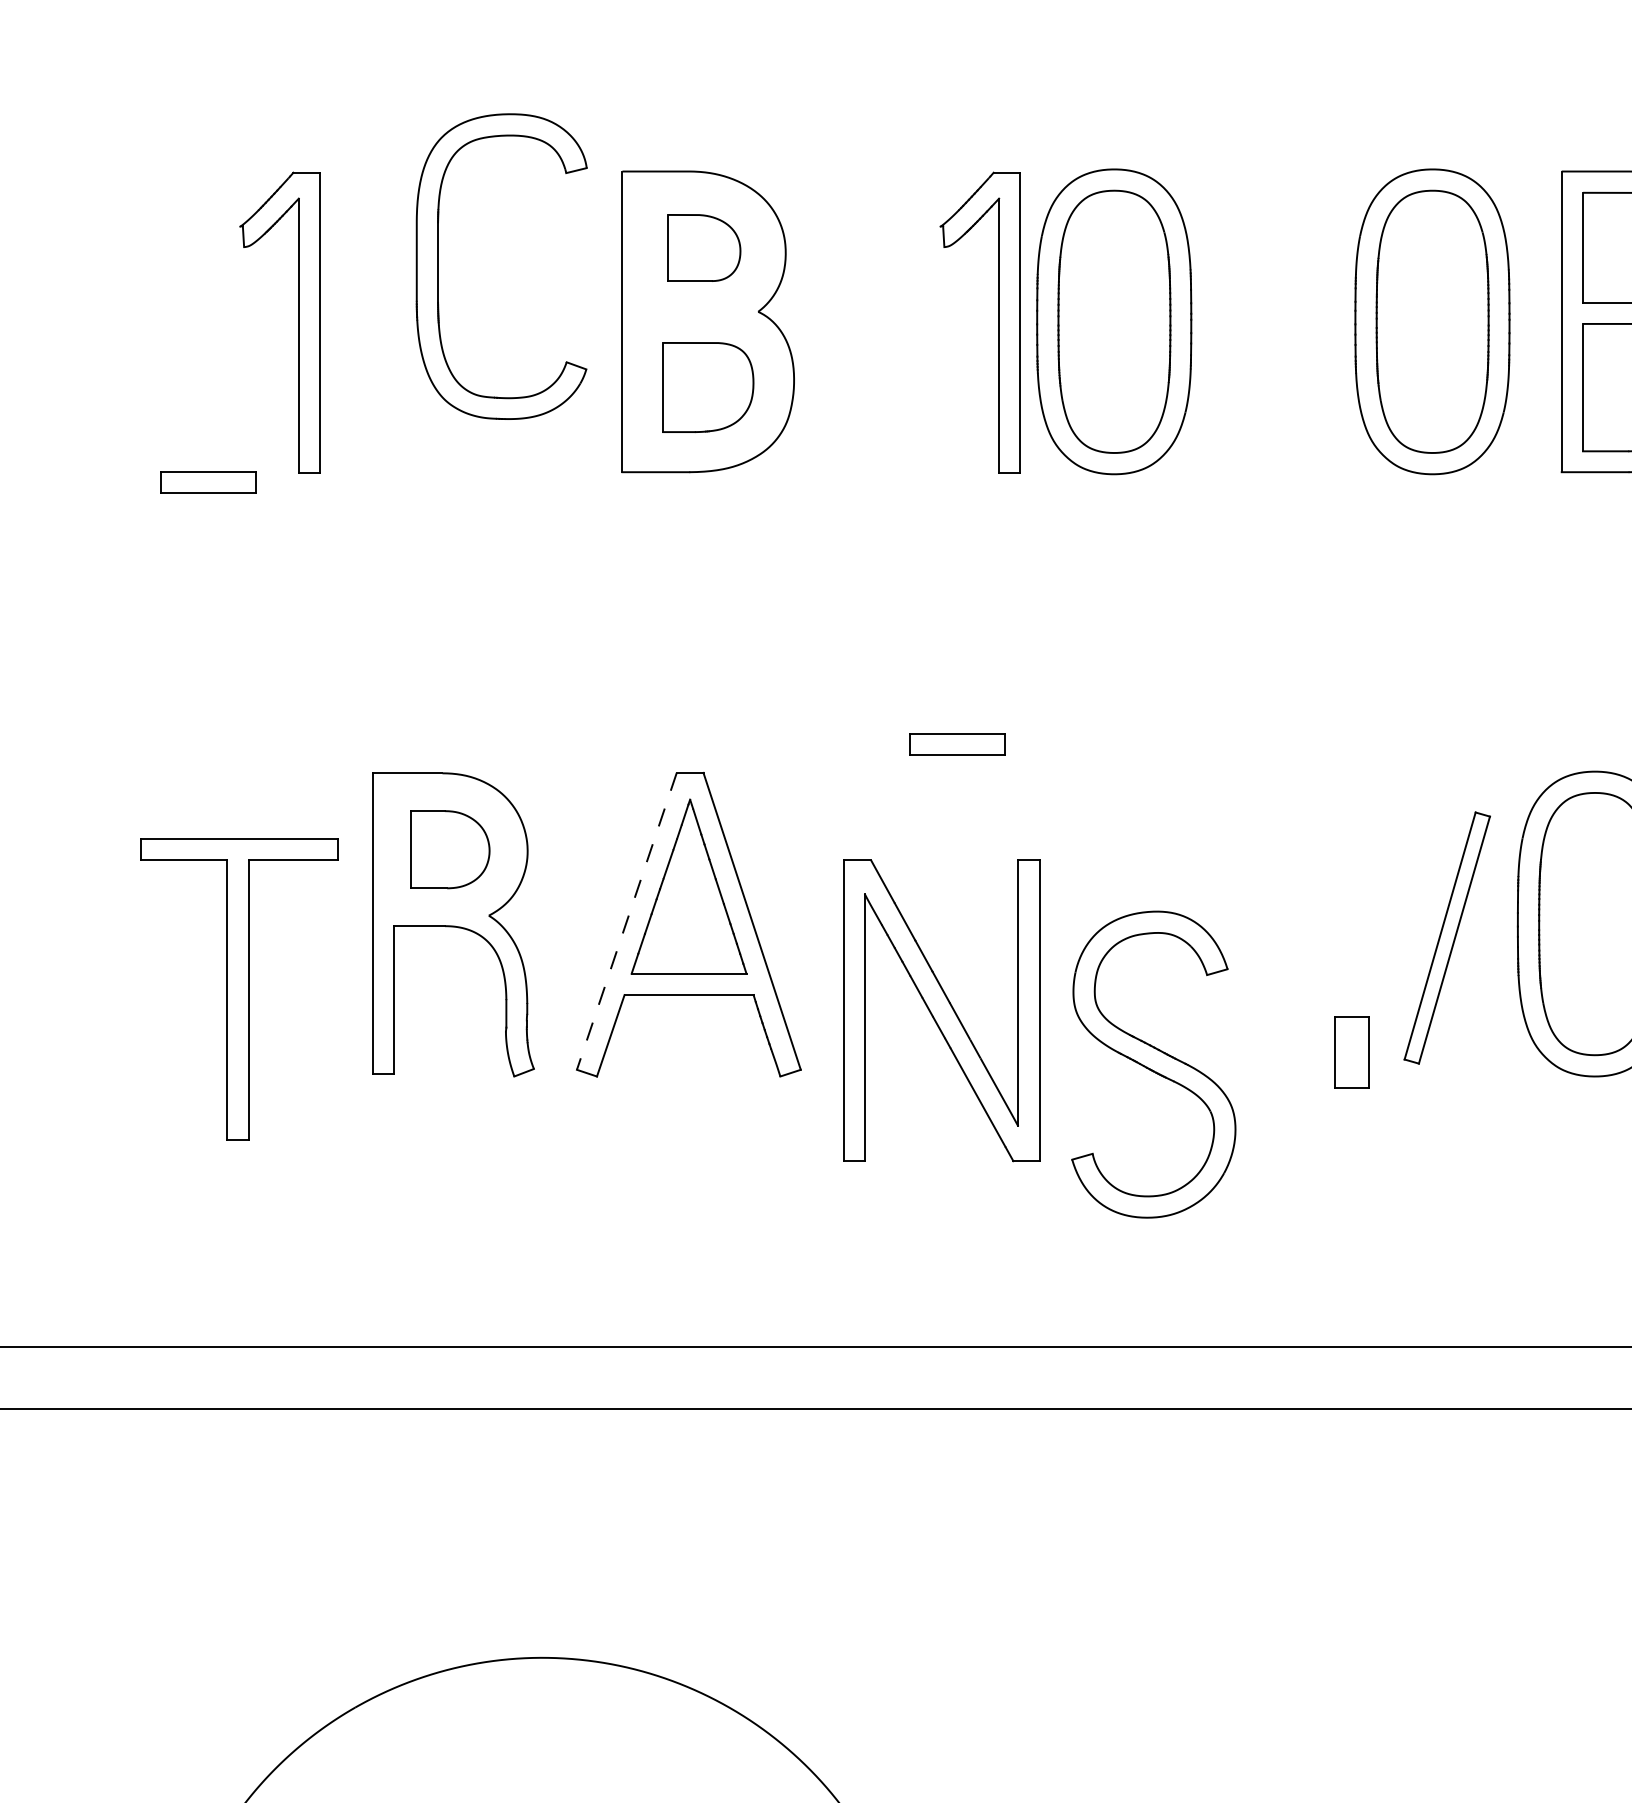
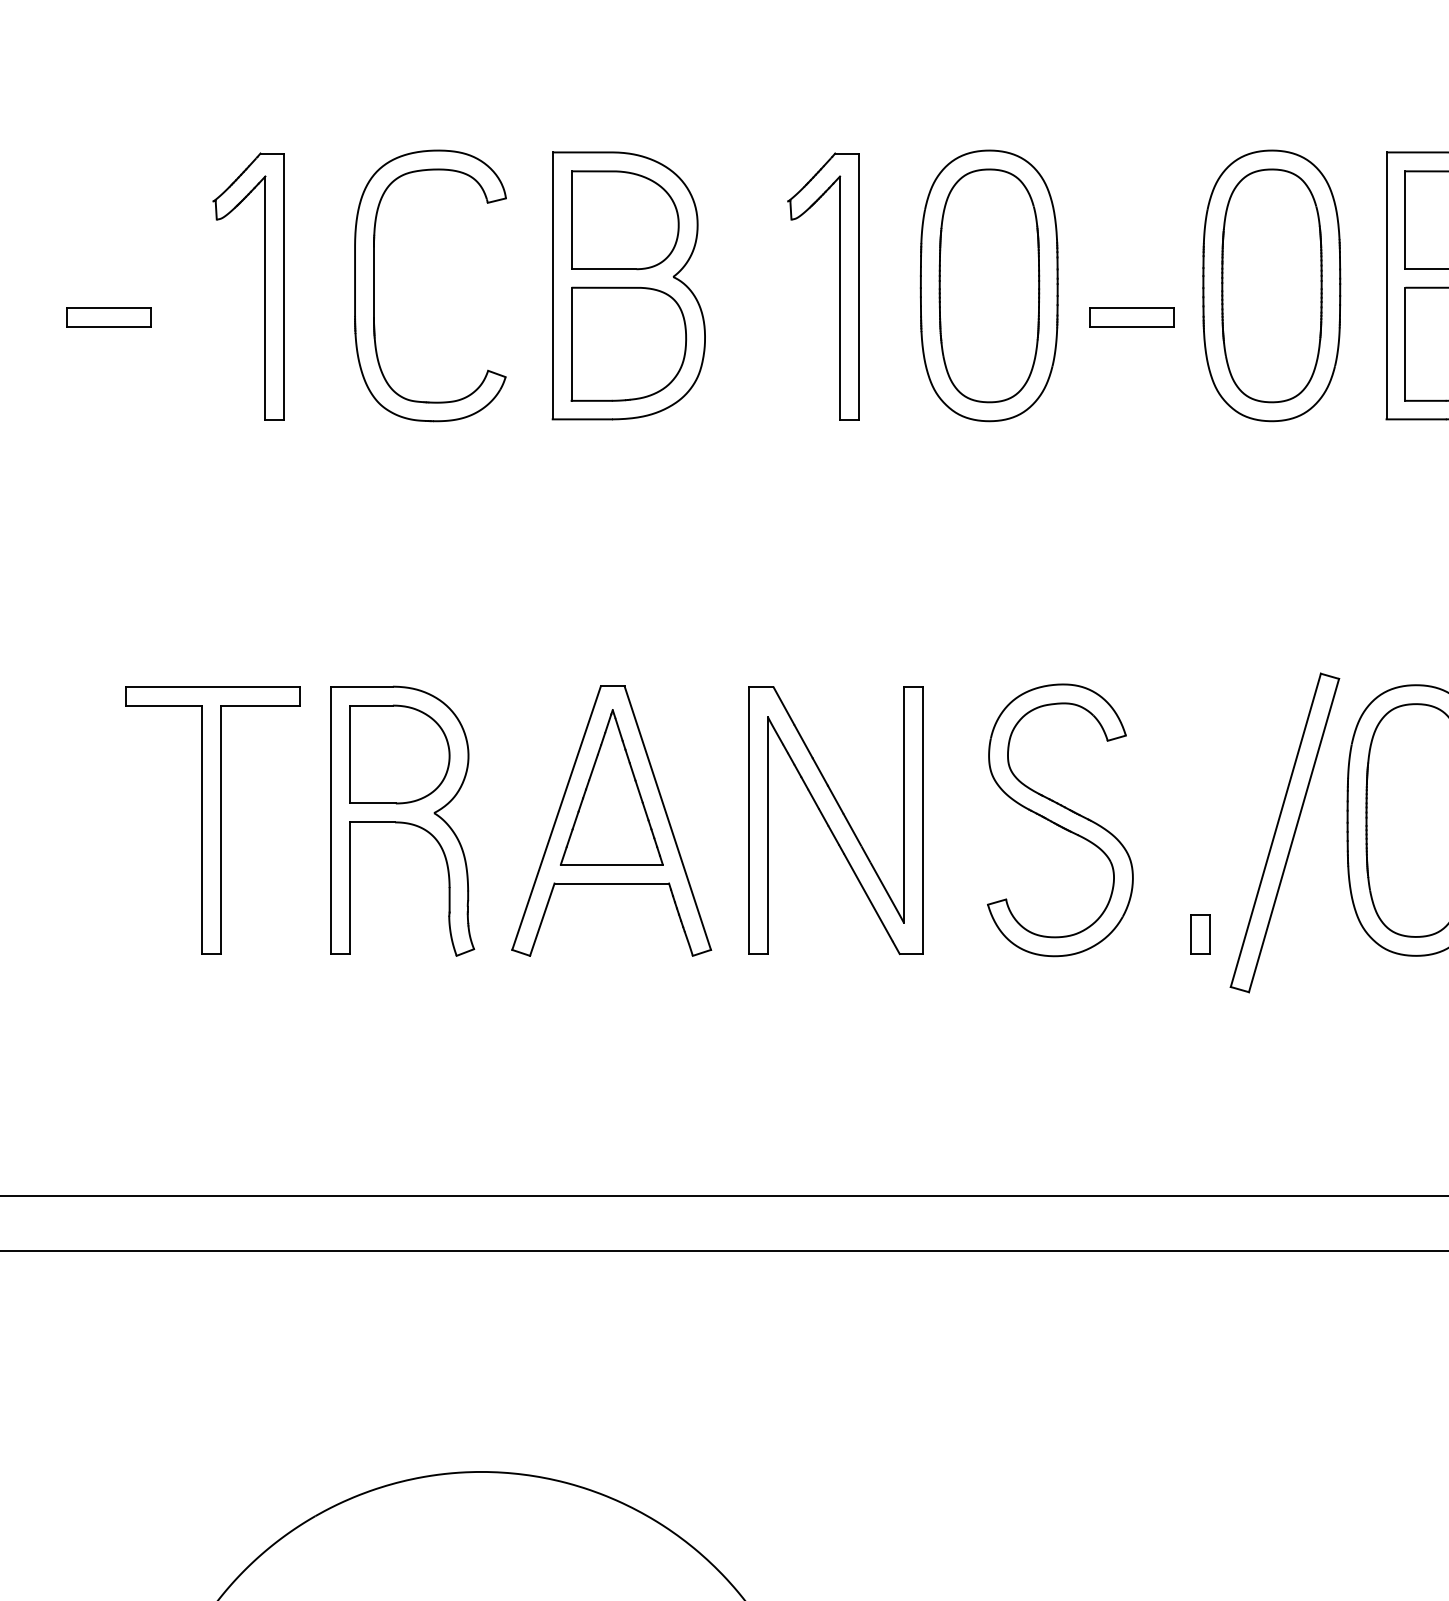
part: (704, 248) -> (625, 220), size x1.67
part: (438, 266) -> (374, 285), moved
part: (998, 322) -> (839, 286), moved
part: (707, 386) -> (628, 343), size x1.43
part: (207, 482) -> (108, 317), moved
part: (956, 744) -> (1131, 317), moved
part: (449, 849) -> (399, 754), size x1.43
line: (626, 921) -> (556, 818), dashed -> solid
part: (1446, 937) -> (1284, 832), size x1.43
part: (239, 989) -> (212, 820), moved
part: (941, 1010) -> (835, 820), moved
part: (1352, 1052) -> (1200, 934), size x0.62
part: (1153, 1064) -> (1060, 820), moved

